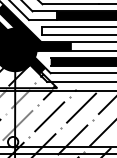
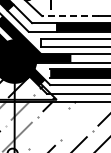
line: (70, 4) -> (70, 16), solid -> dashed
line: (81, 107) -> (81, 119), removed
line: (49, 116) -> (49, 128), removed

